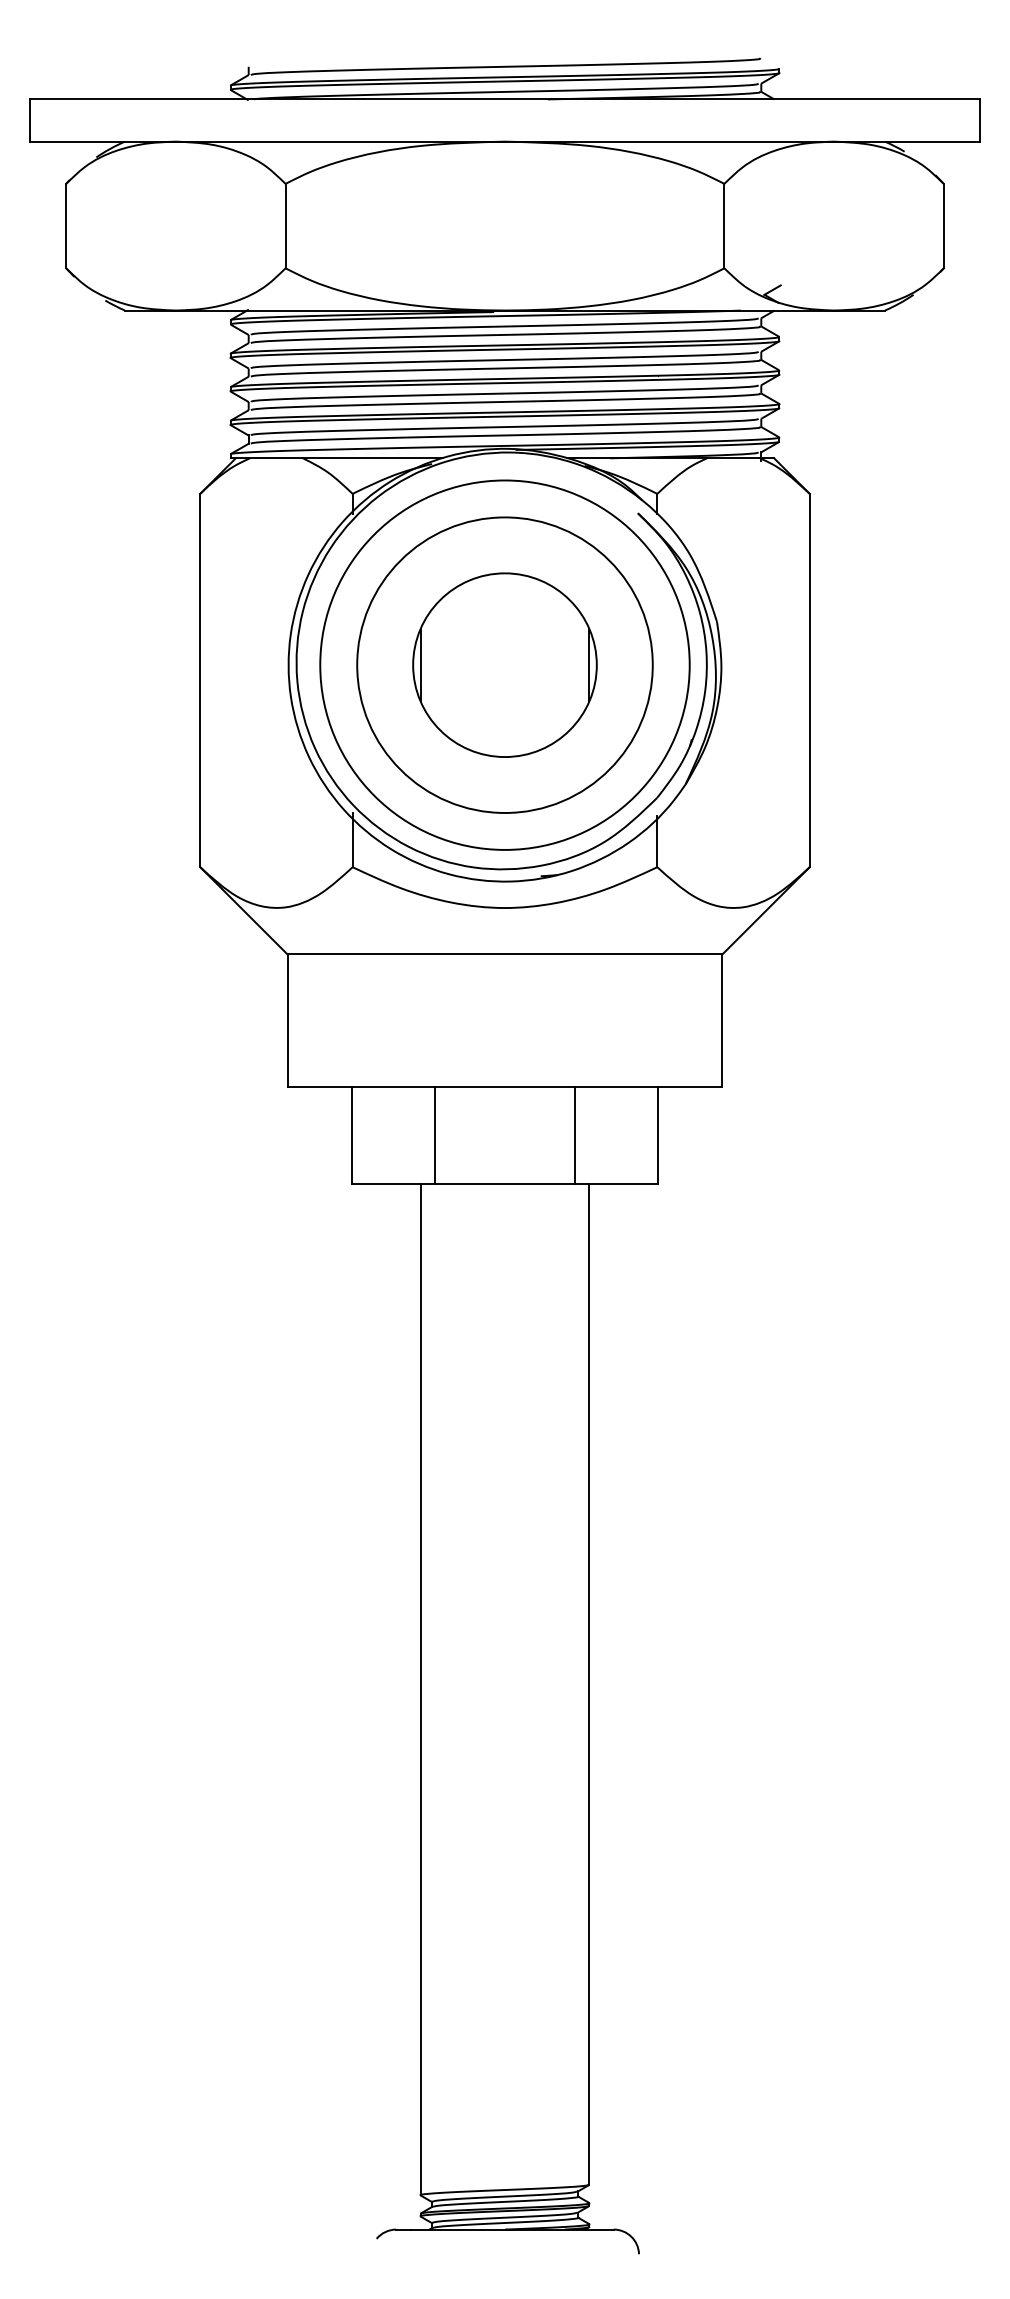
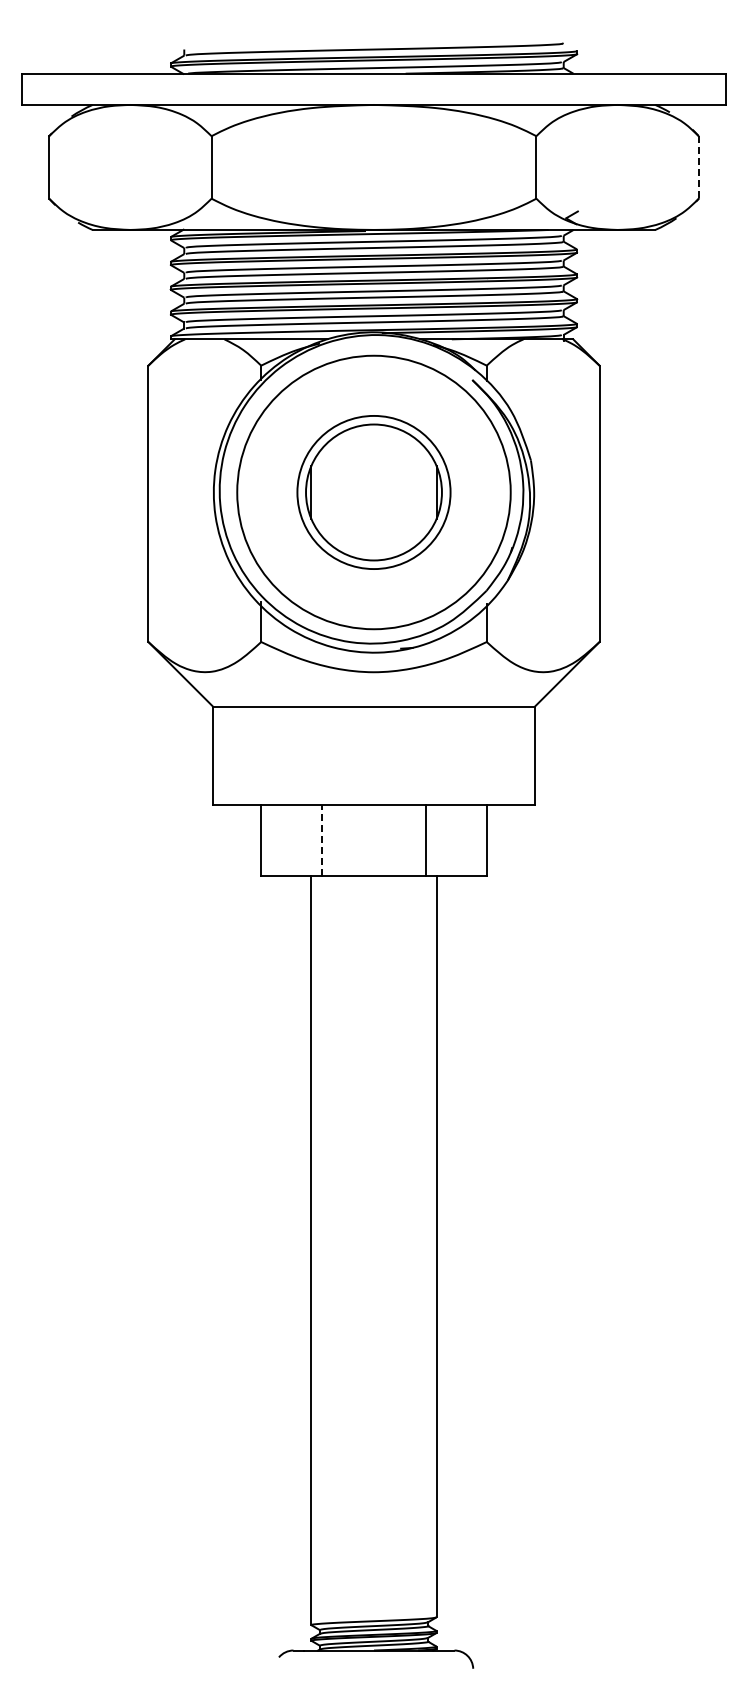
line: (943, 226) -> (698, 167), solid -> dashed
circle: (504, 665) -> (373, 492), size x0.7
line: (435, 1135) -> (322, 840), solid -> dashed

